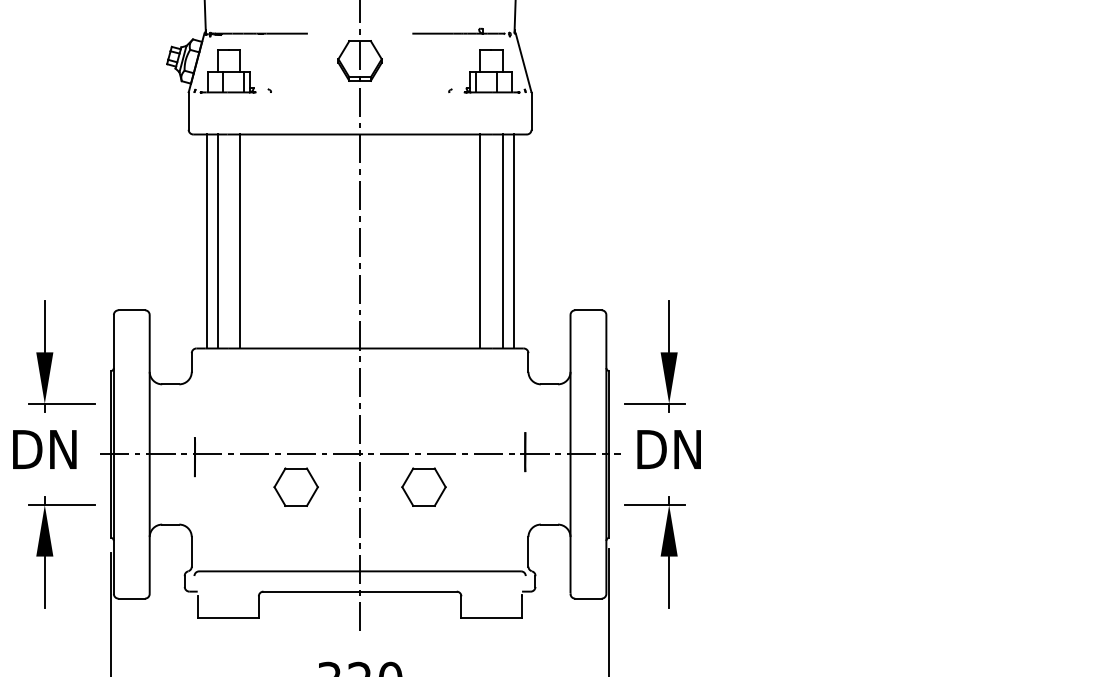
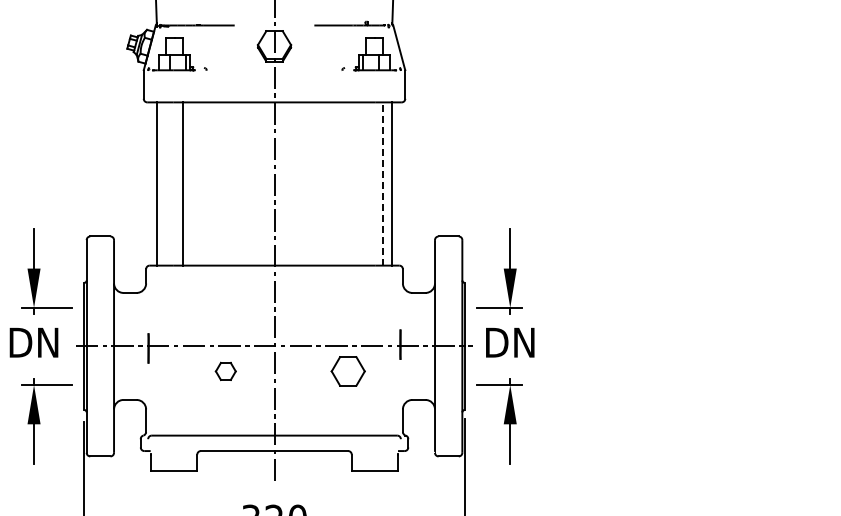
line: (217, 240) -> (165, 183), removed
line: (479, 240) -> (365, 183), removed
line: (502, 242) -> (383, 184), solid -> dashed
part: (295, 487) -> (225, 371), size x0.6
part: (423, 487) -> (347, 371), moved

